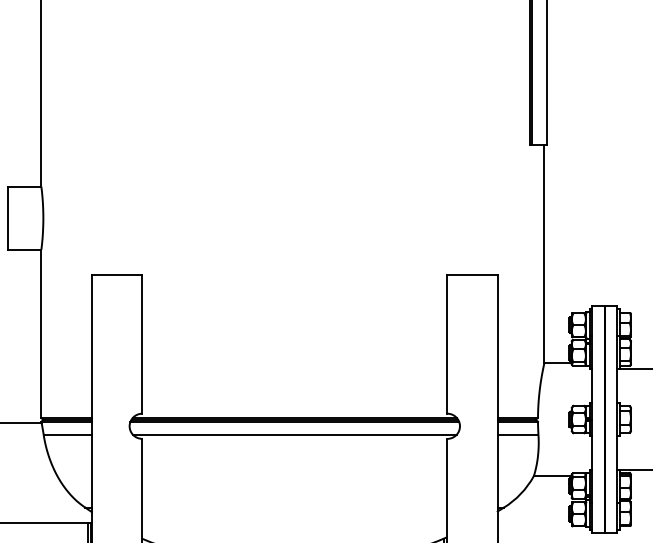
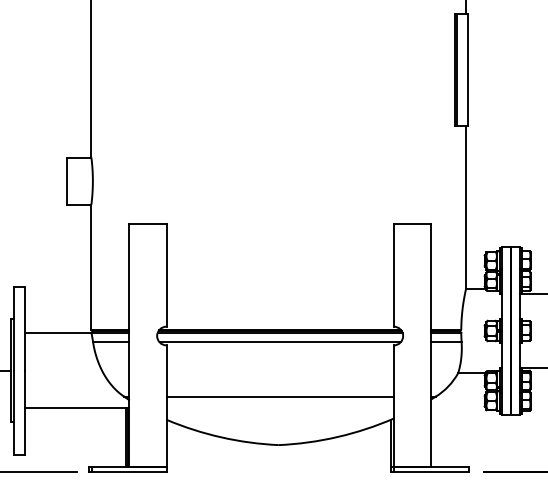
line: (293, 507) -> (279, 396), added

